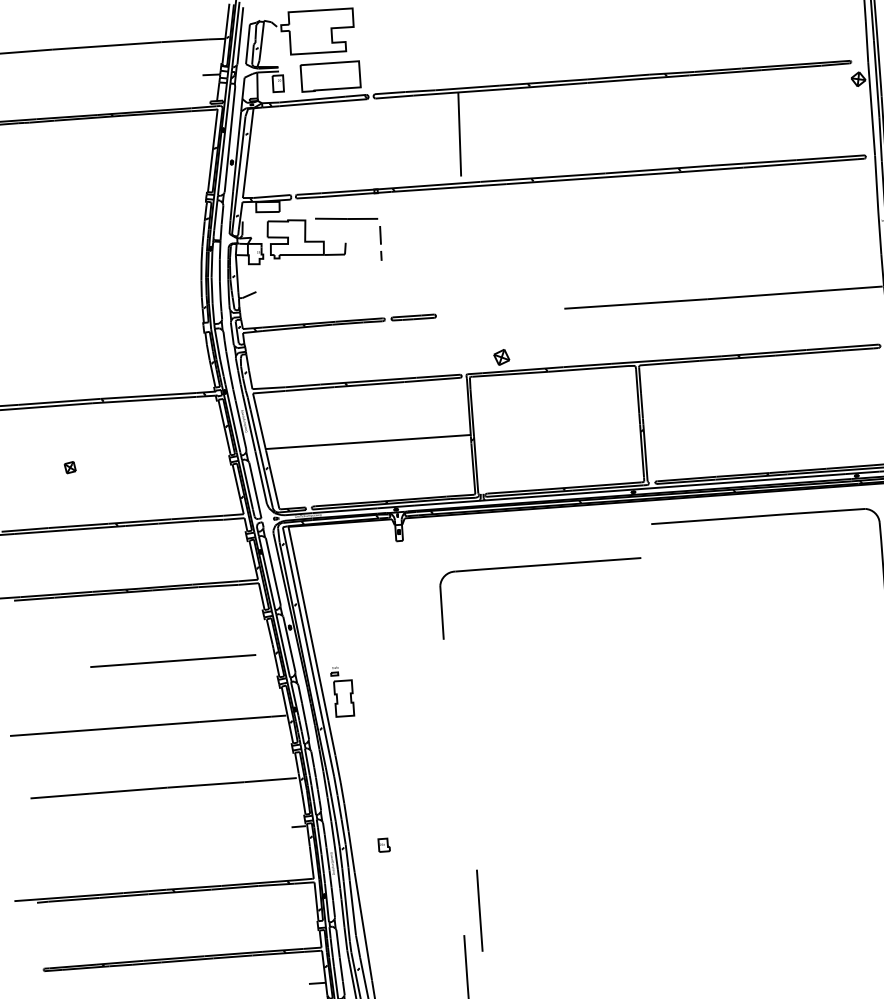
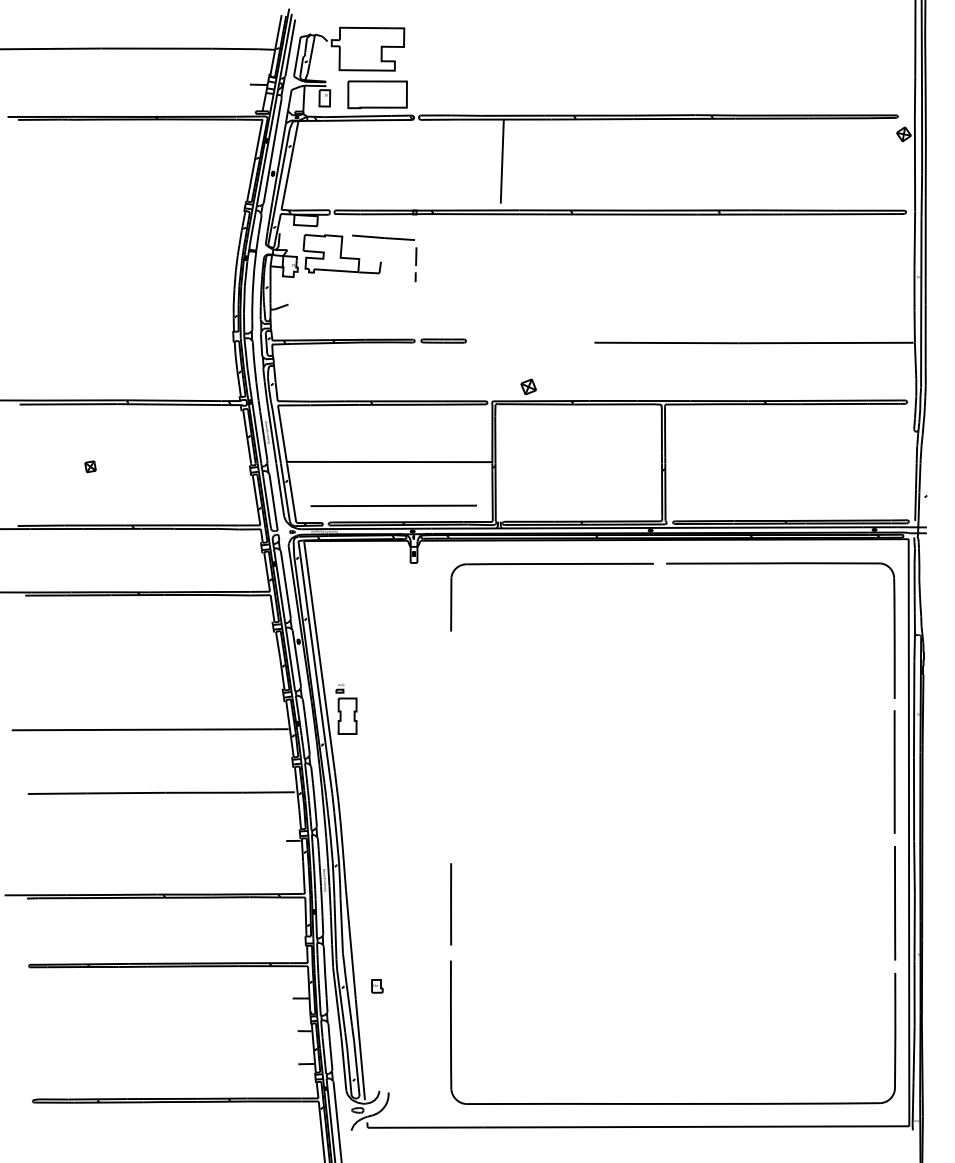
part: (539, 565) -> (551, 564), moved
line: (172, 660) -> (393, 505), moved
part: (384, 845) -> (377, 986), moved
line: (480, 910) -> (451, 904), moved

